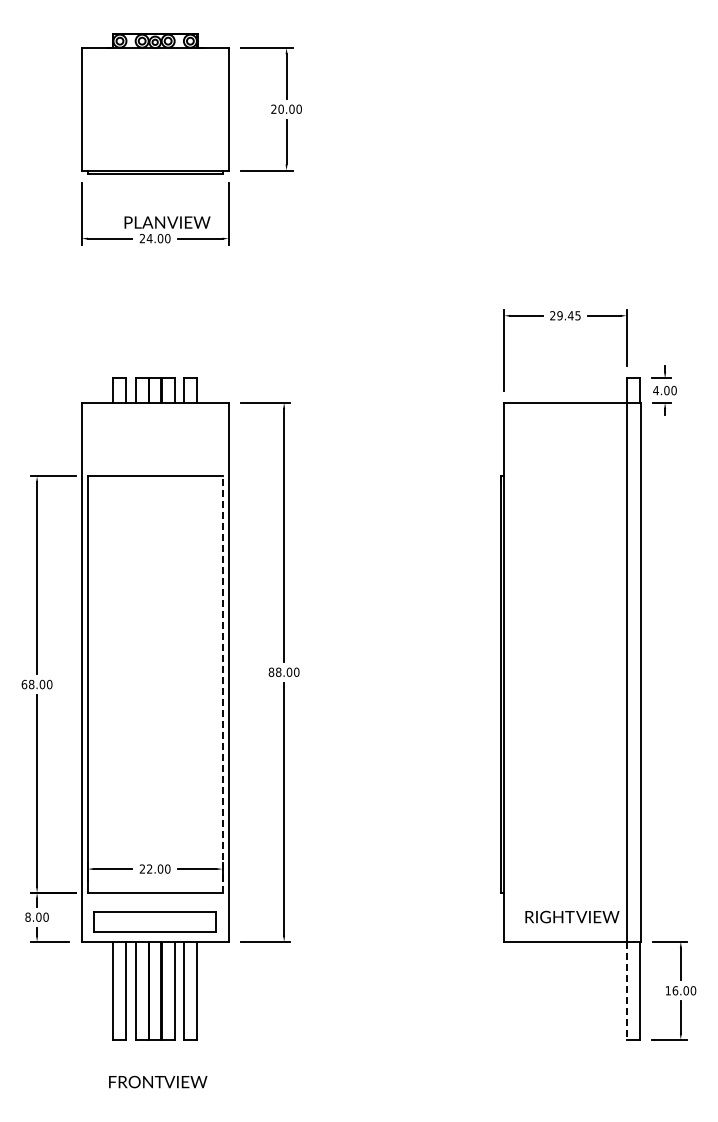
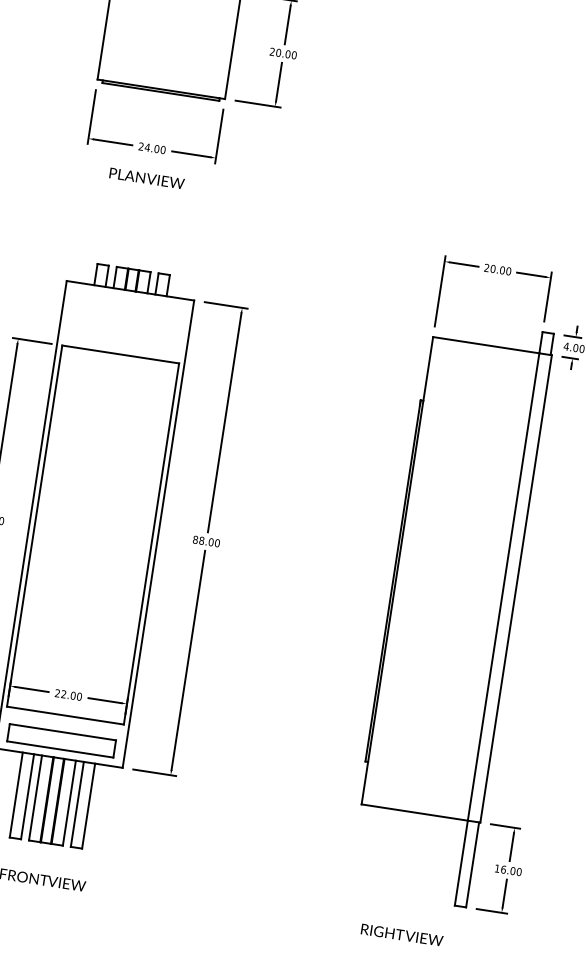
text: (167, 222) -> (147, 178), moved
text: (568, 315) -> (500, 269), 29.45 -> 20.00
line: (222, 684) -> (151, 543), dashed -> solid
text: (572, 916) -> (402, 934), moved
line: (626, 990) -> (461, 862), dashed -> solid

